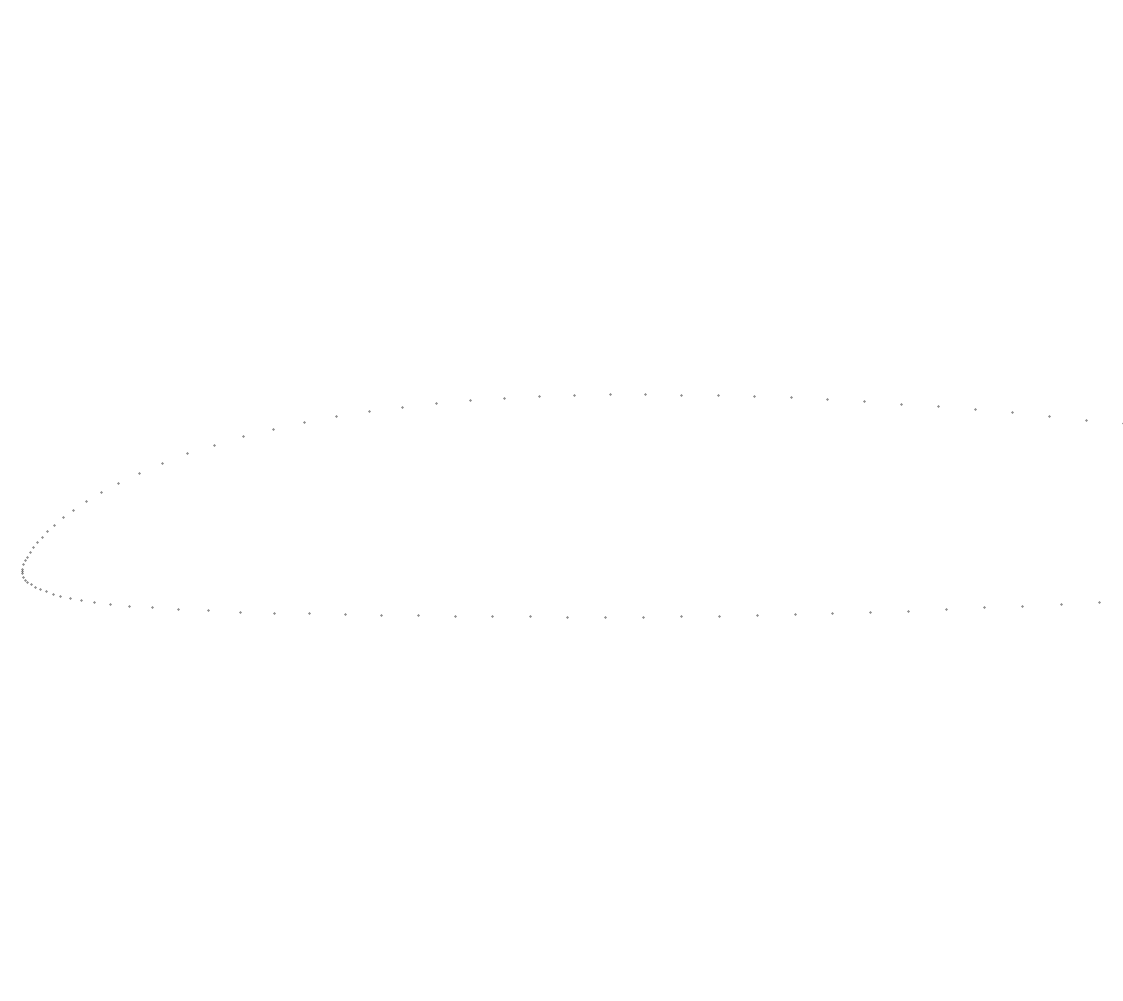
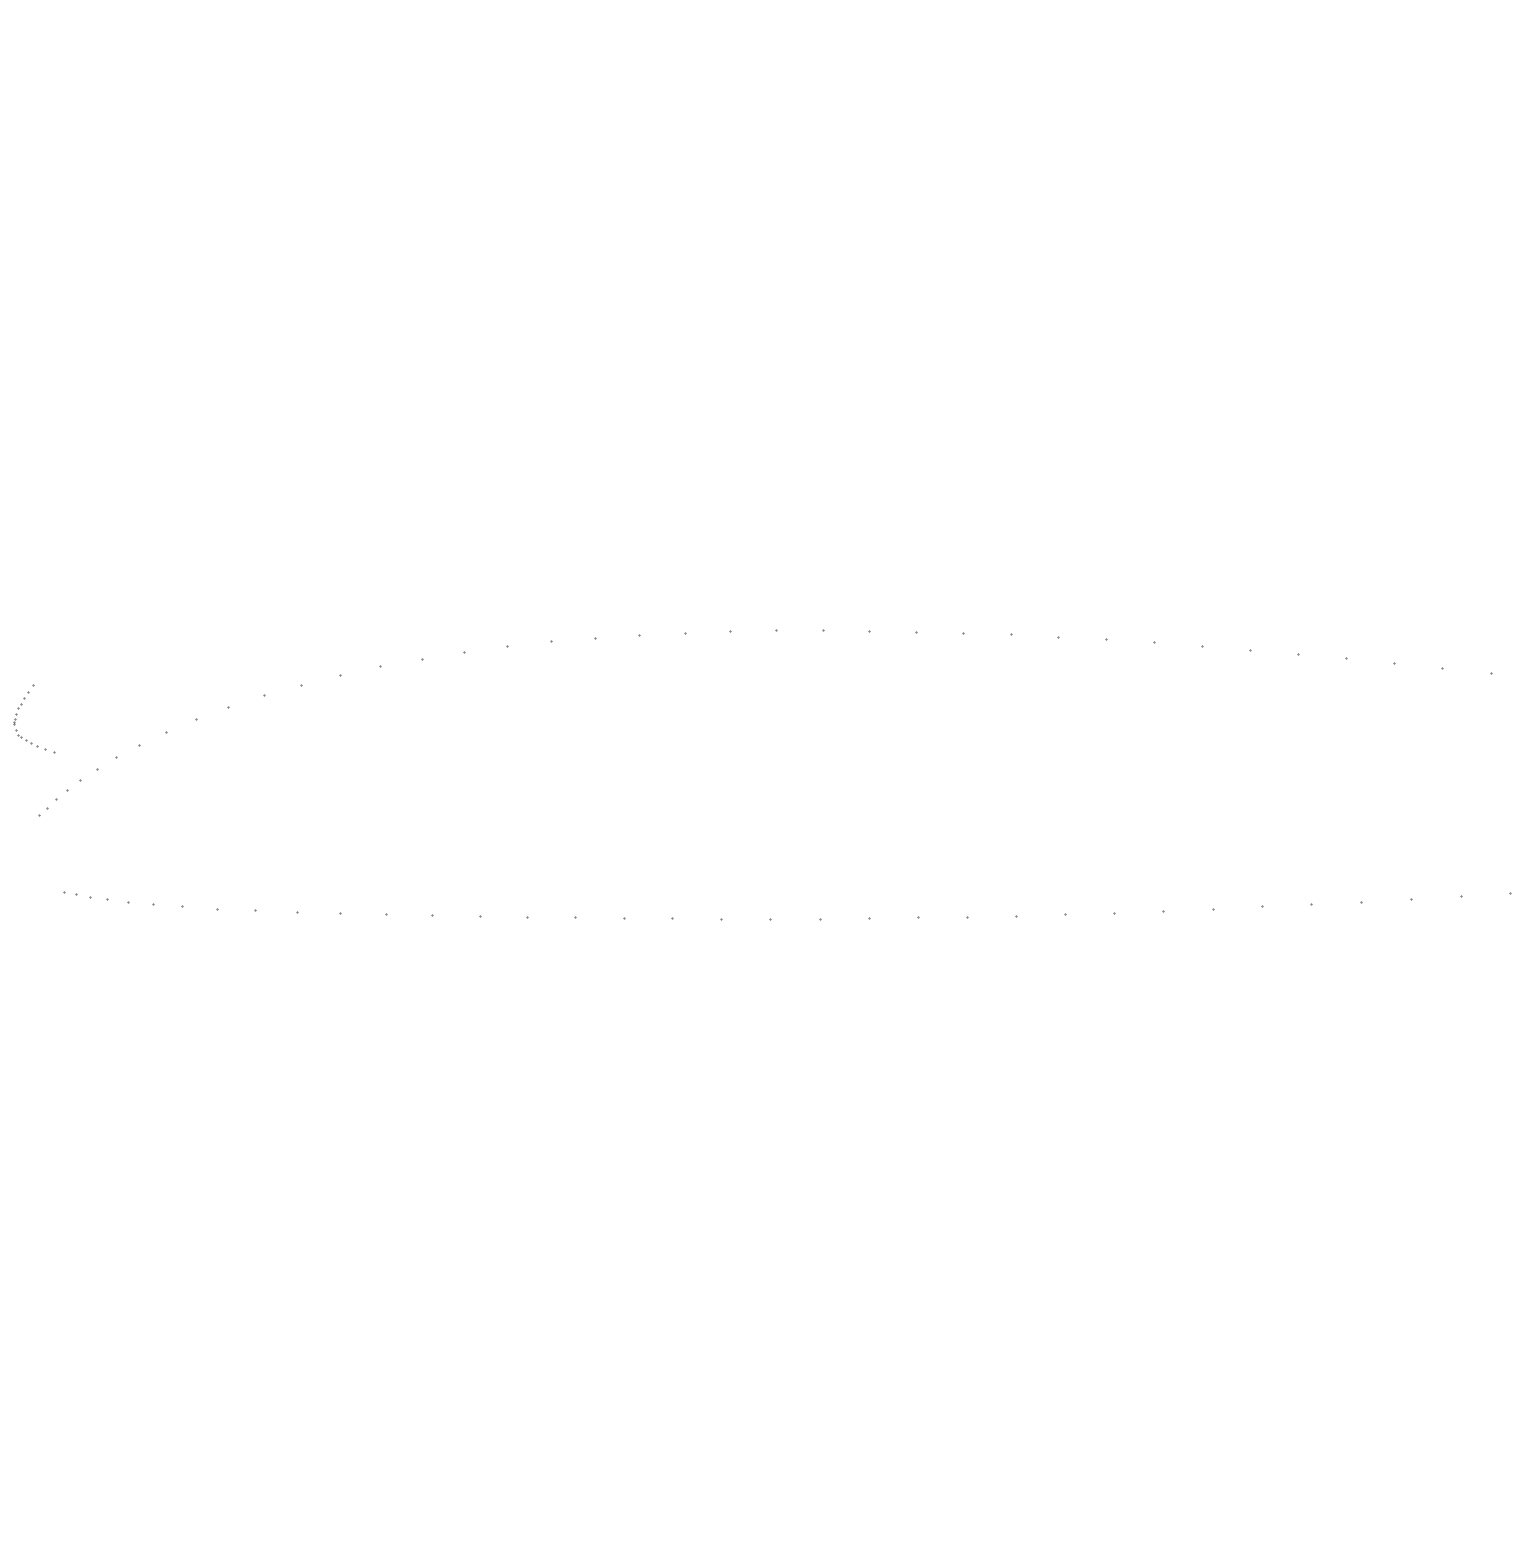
part: (24, 564) -> (17, 714), moved

